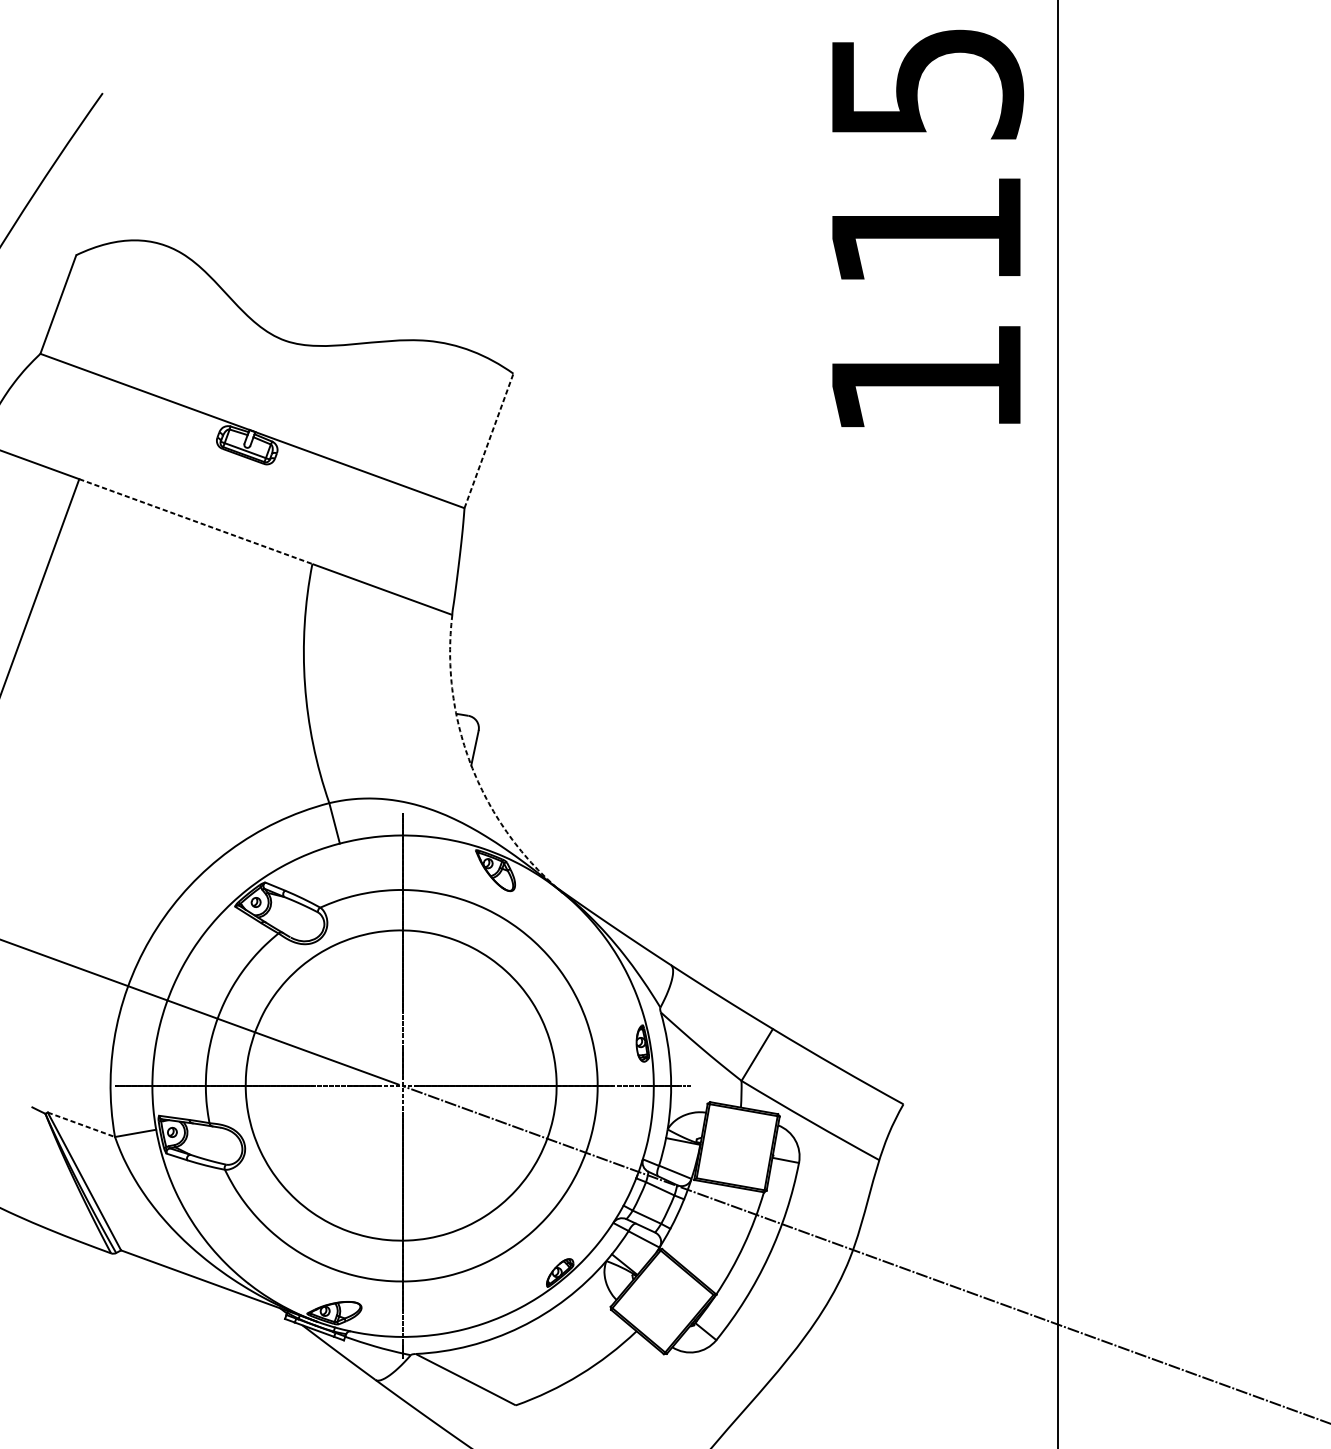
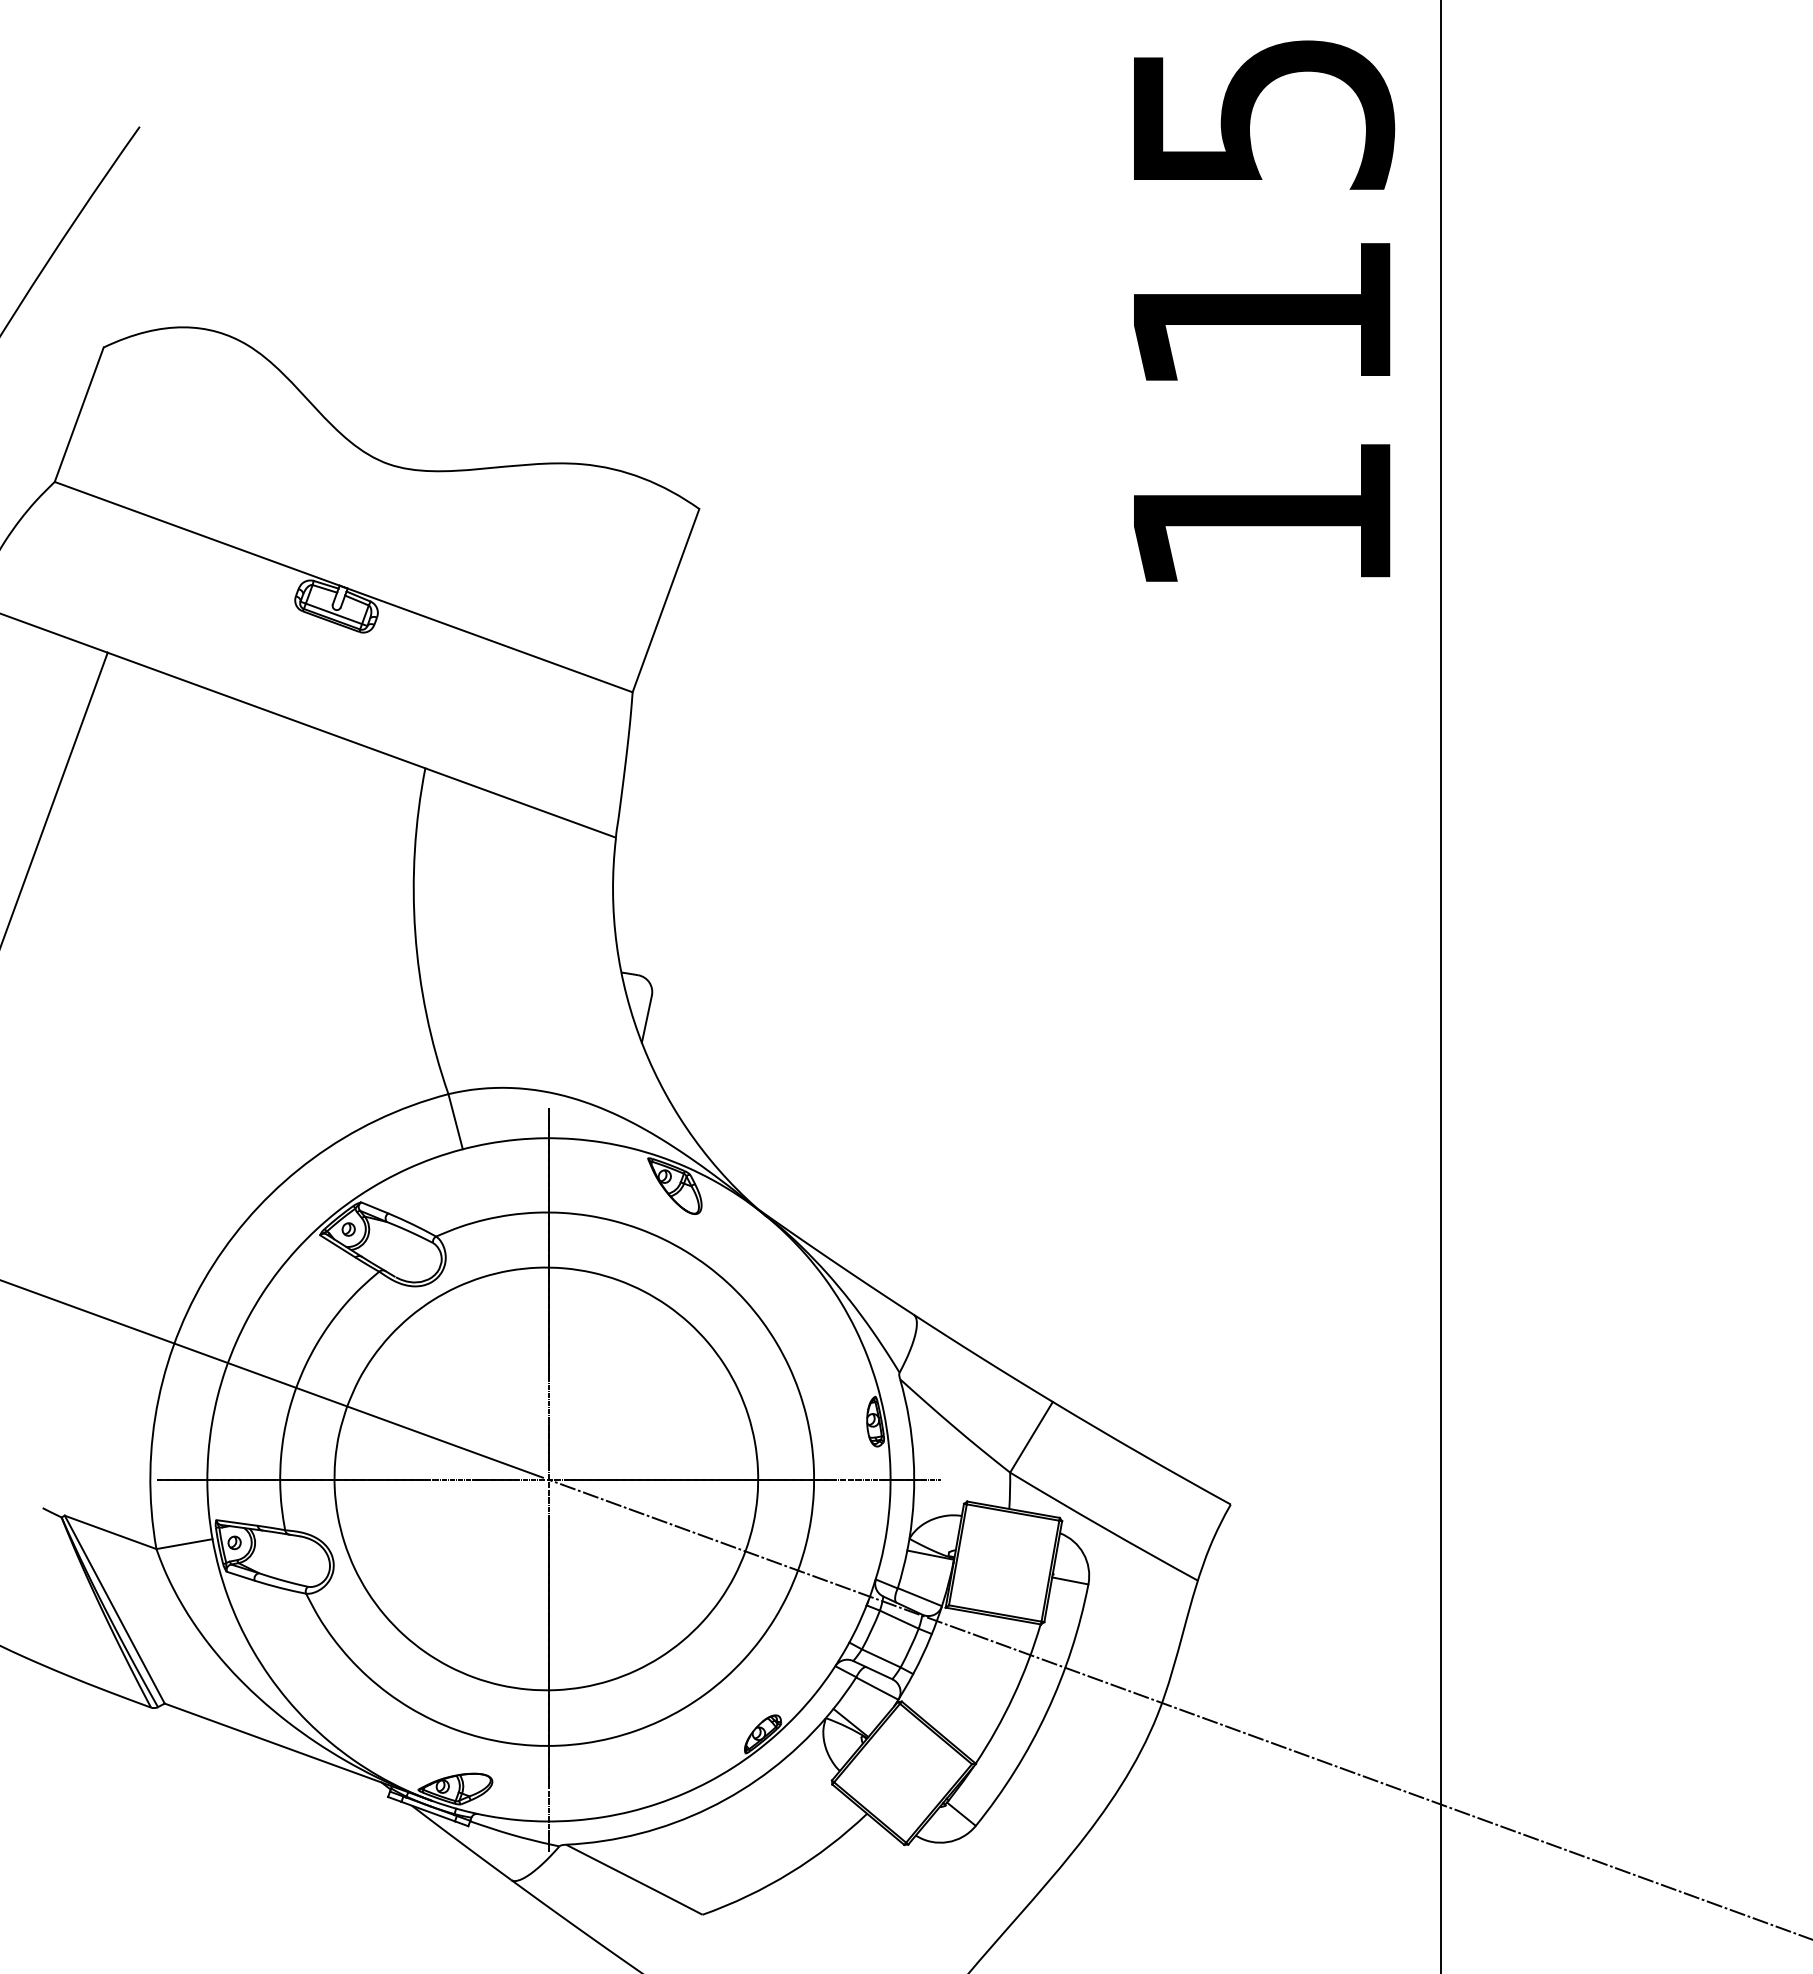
line: (488, 440) -> (665, 600), dashed -> solid
line: (196, 521) -> (267, 710), dashed -> solid
arc: (472, 768) -> (643, 1046), dashed -> solid
line: (81, 1124) -> (110, 1532), dashed -> solid

